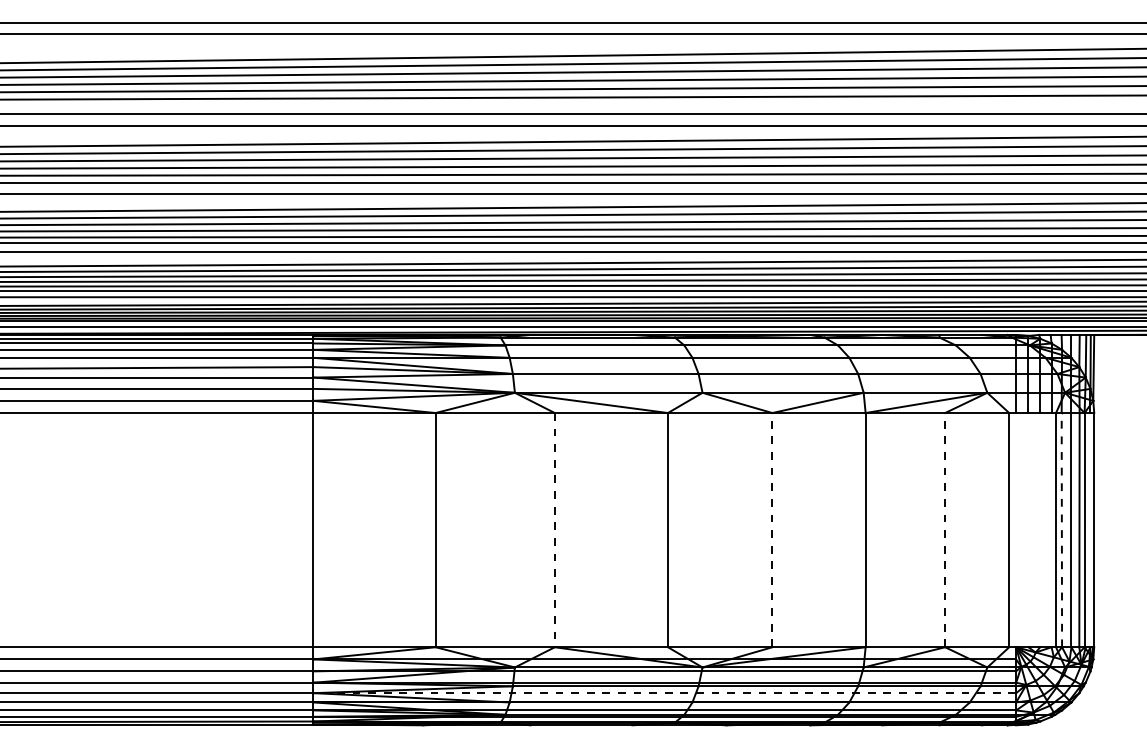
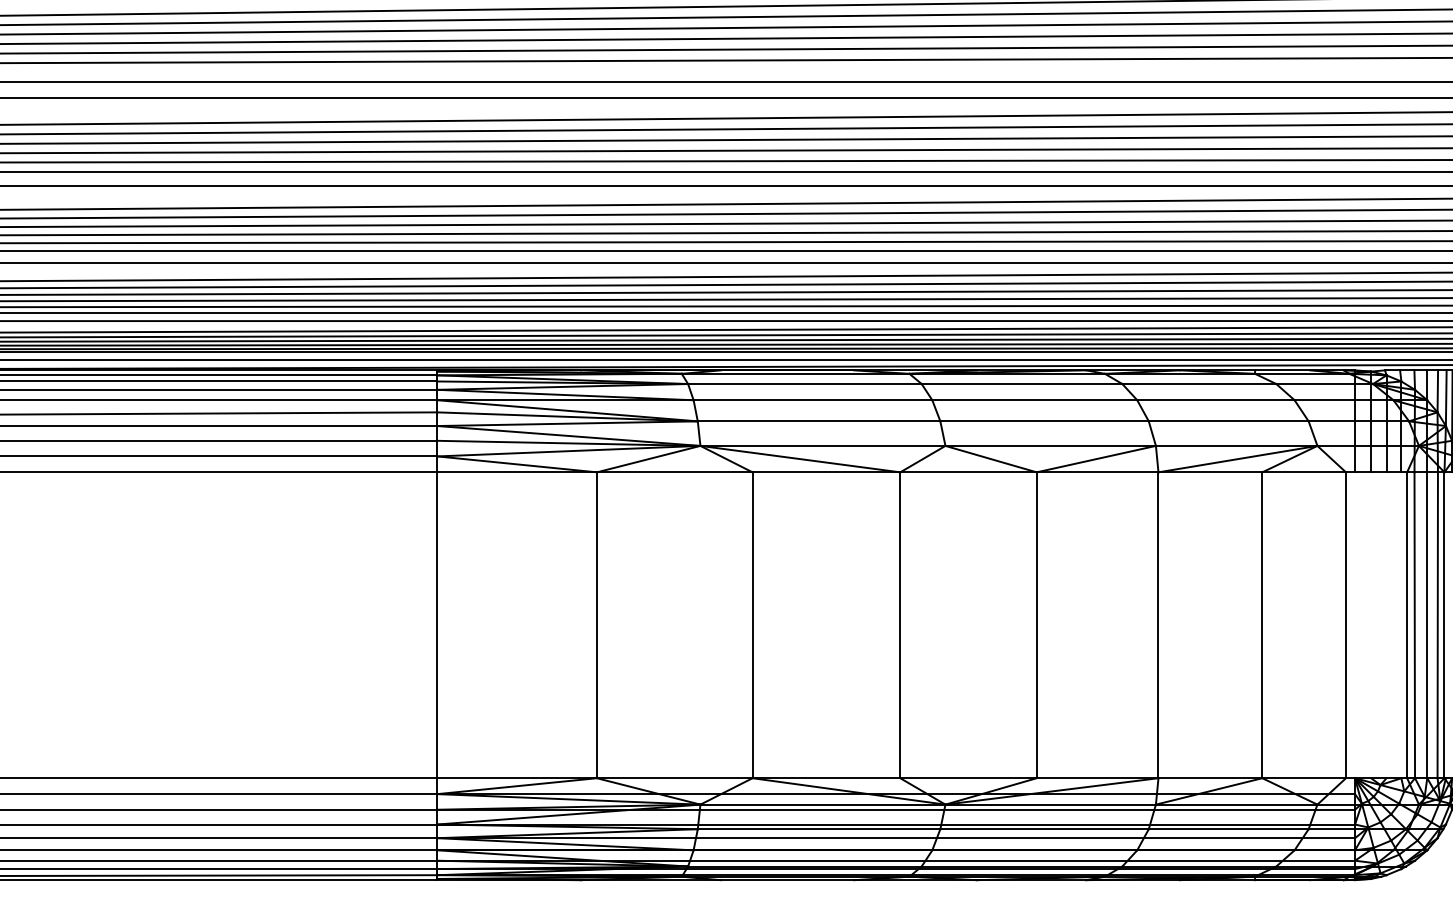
line: (772, 529) -> (1036, 624), dashed -> solid
line: (945, 529) -> (1262, 624), dashed -> solid
line: (1061, 529) -> (1414, 624), dashed -> solid
line: (554, 530) -> (752, 625), dashed -> solid
line: (664, 693) -> (895, 838), dashed -> solid

